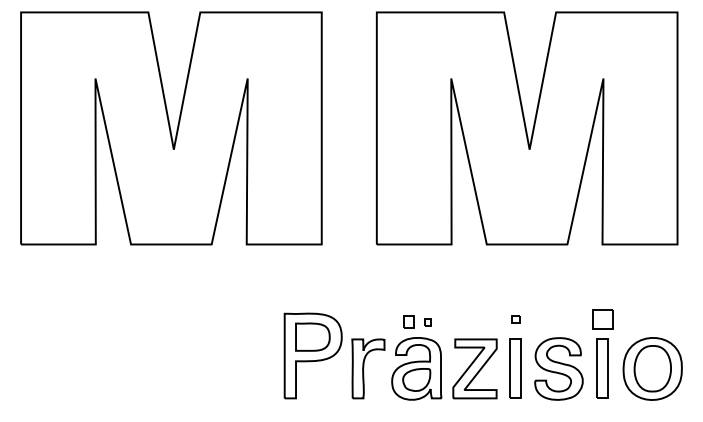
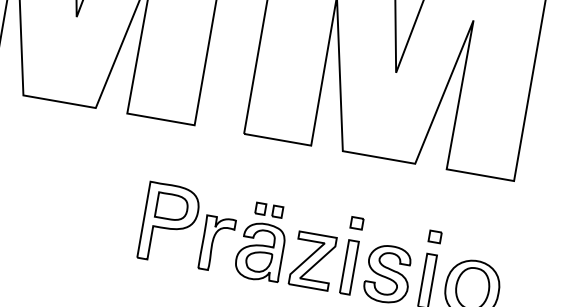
part: (515, 319) -> (356, 223), size x1.67
part: (602, 319) -> (434, 236), size x0.62
part: (427, 321) -> (277, 211), size x1.67

